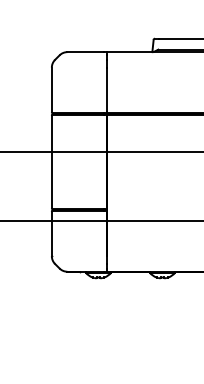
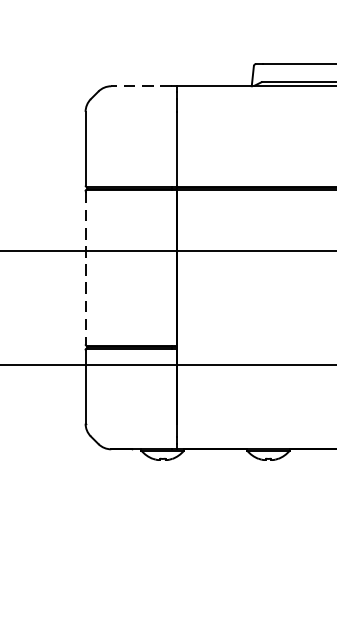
line: (85, 52) -> (141, 86), solid -> dashed
line: (51, 162) -> (85, 268), solid -> dashed

